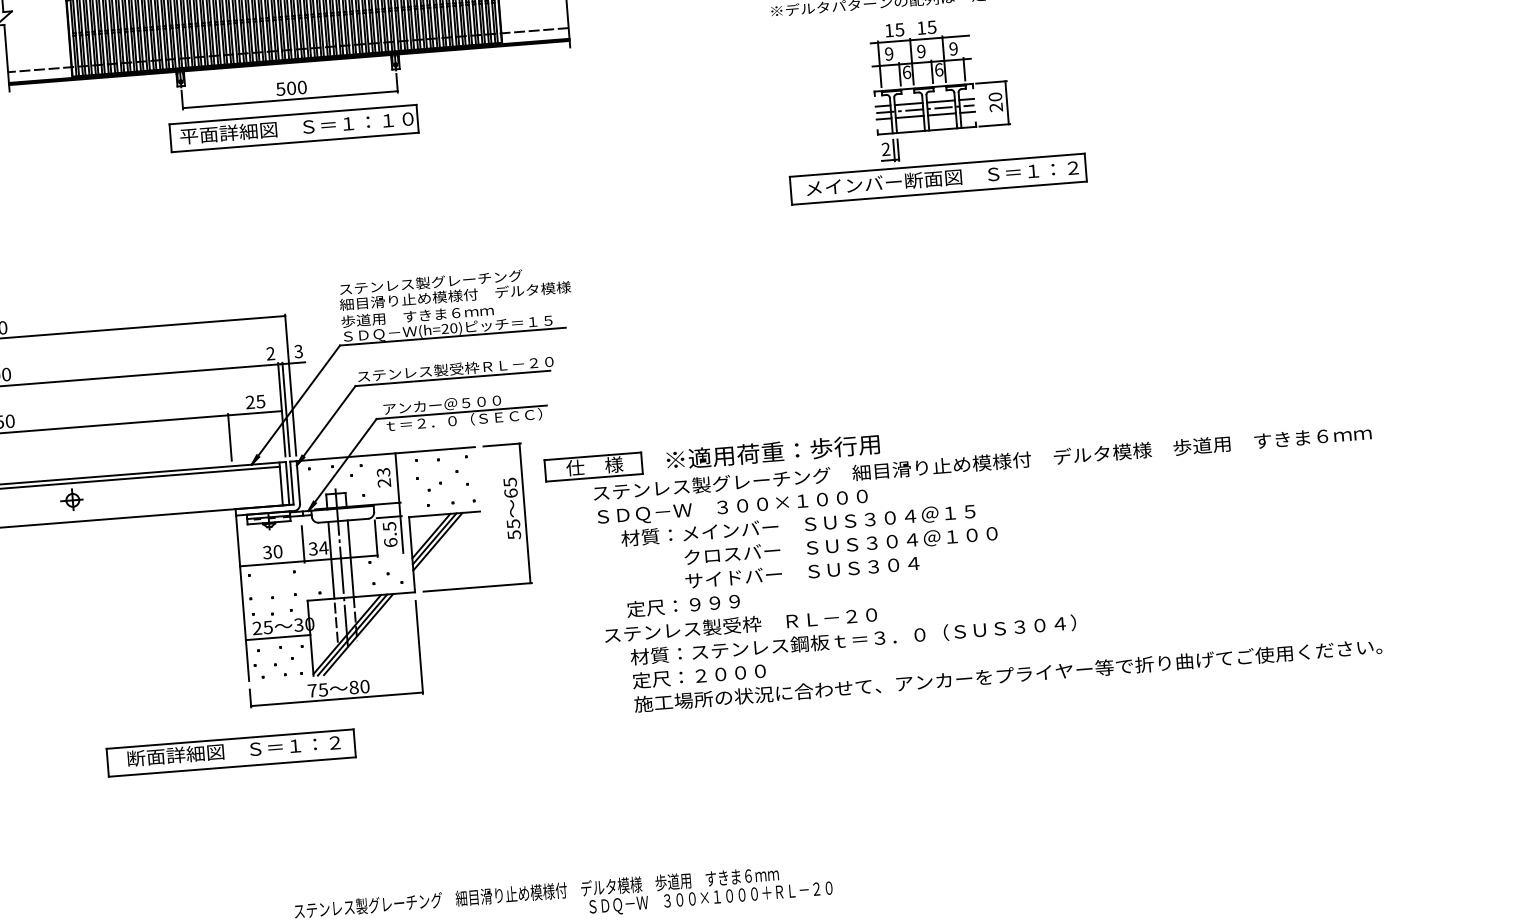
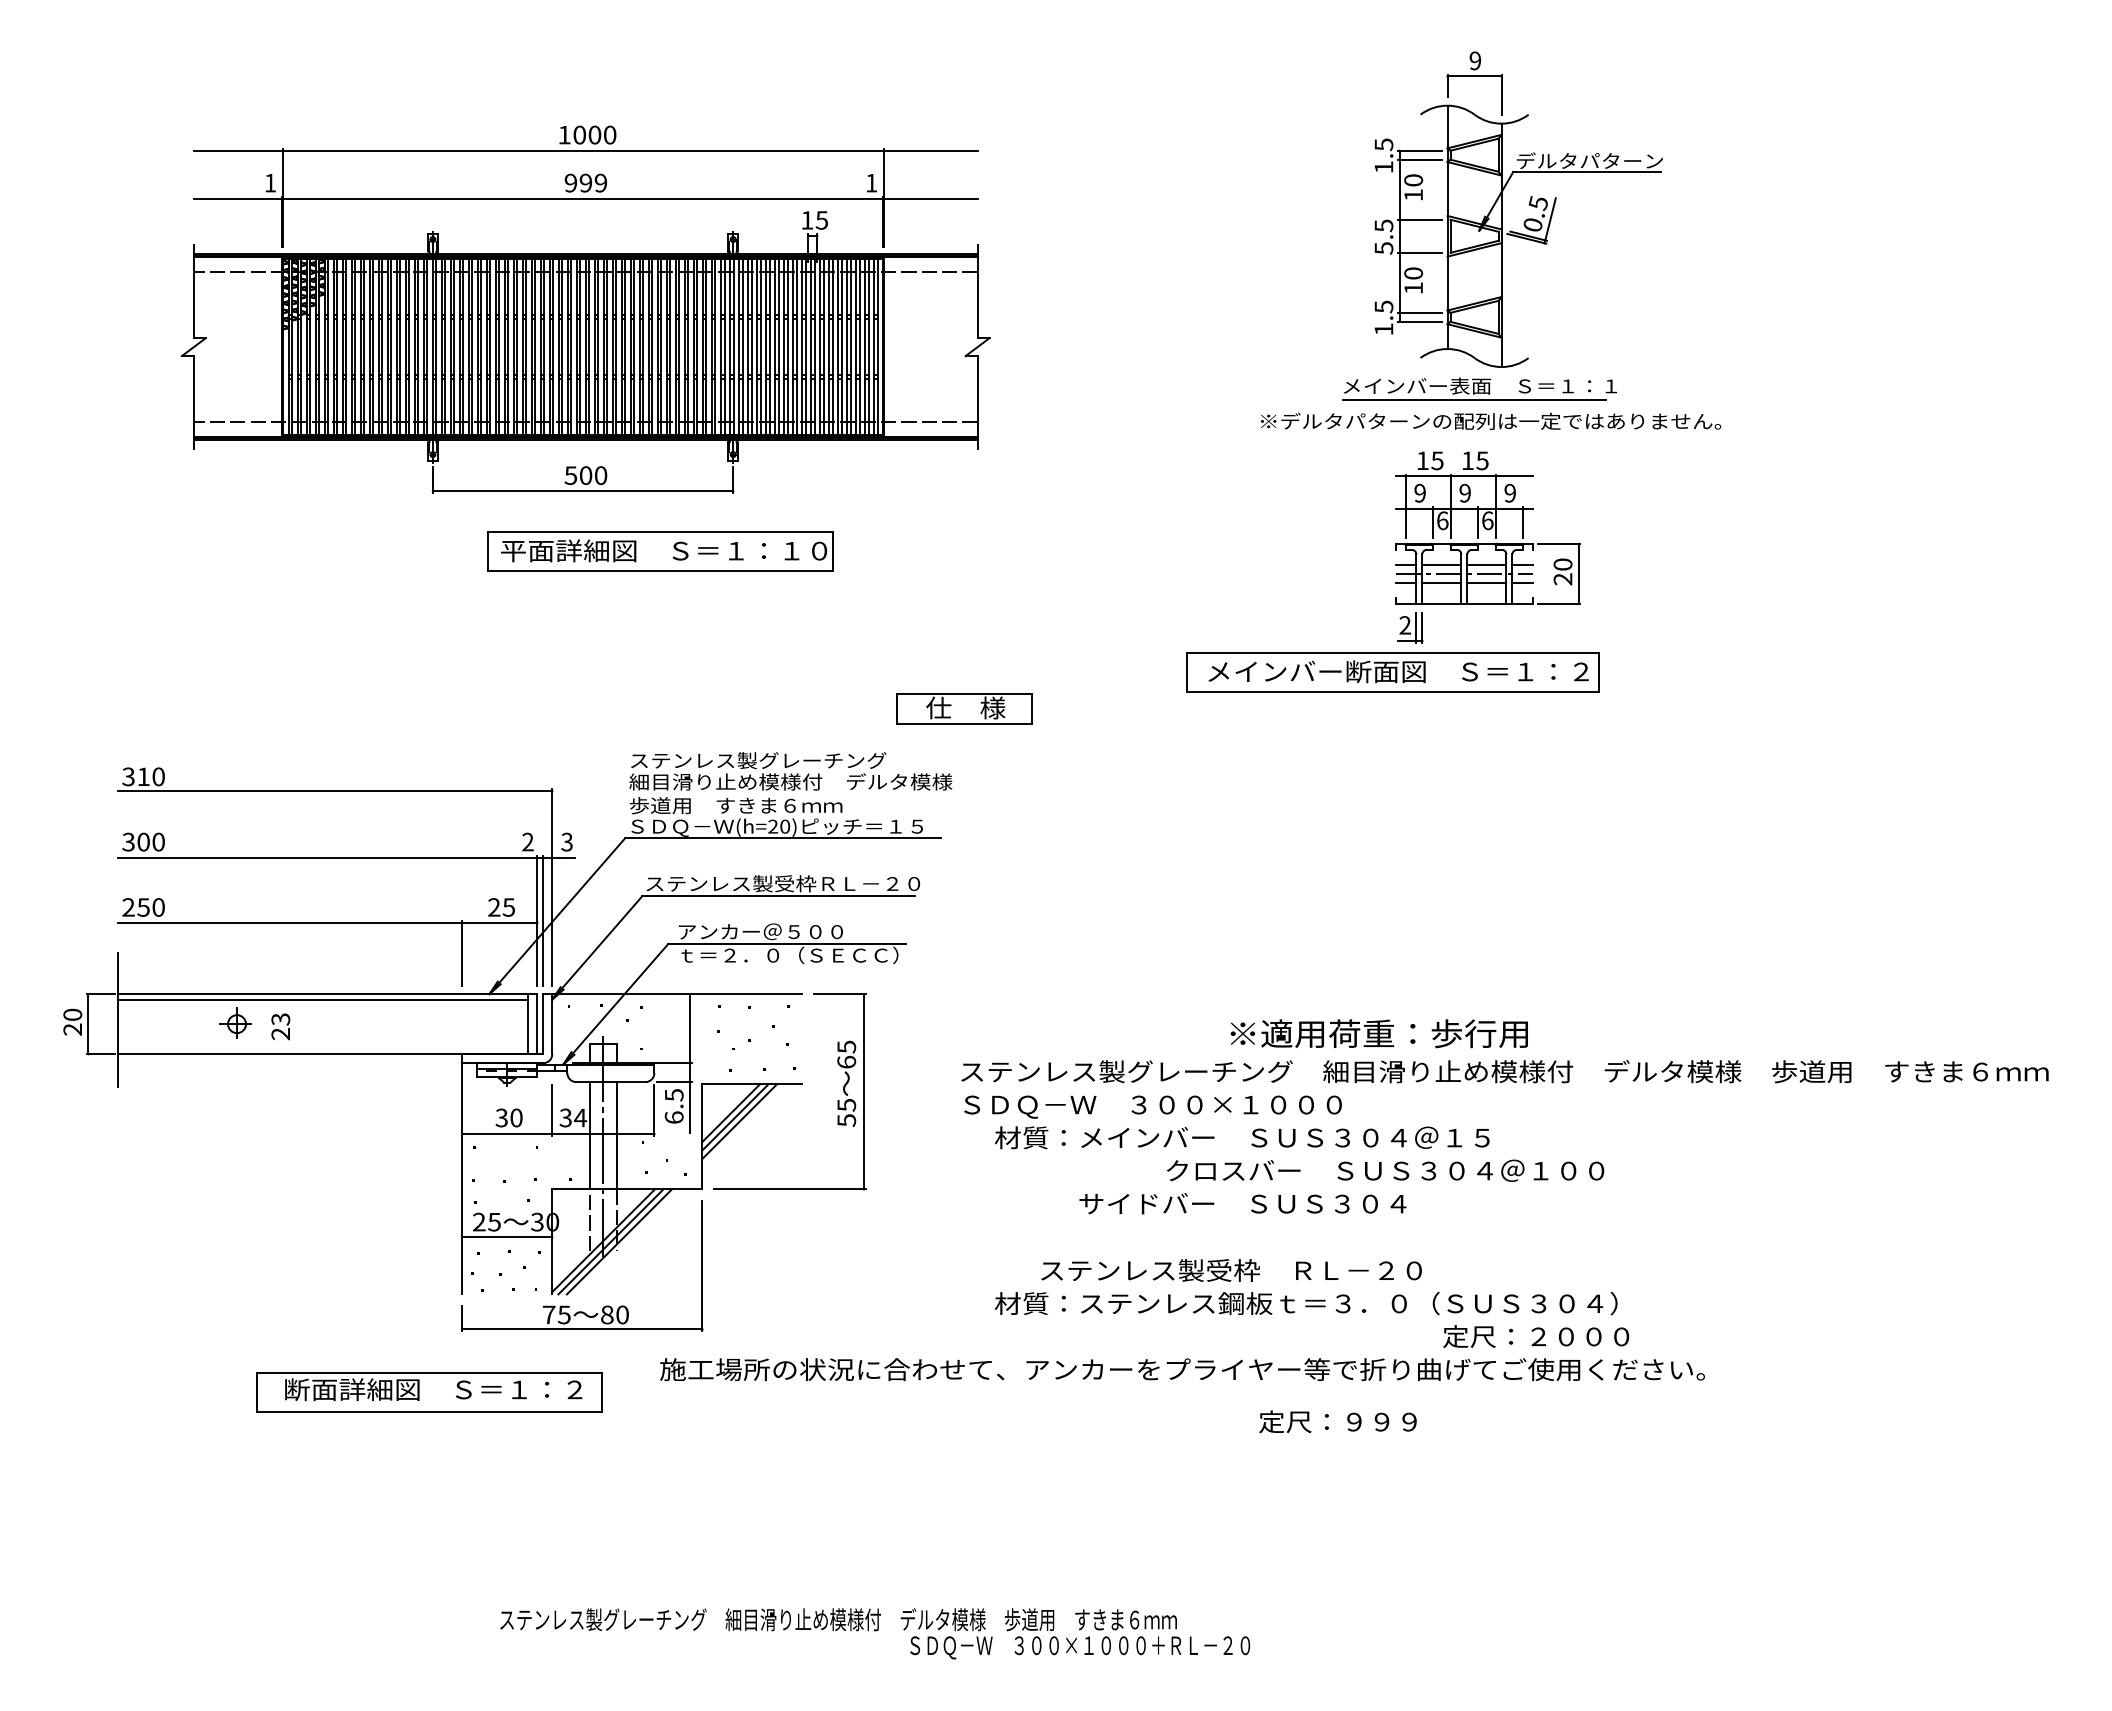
part: (294, 128) -> (660, 551), moved
part: (938, 179) -> (1392, 672), moved
text: (772, 452) -> (1378, 1033), moved
part: (593, 466) -> (964, 708), moved
text: (383, 477) -> (280, 1026), moved
text: (841, 545) -> (1385, 1170), moved
text: (683, 605) -> (1337, 1421), moved
text: (740, 625) -> (1231, 1270), moved
text: (699, 675) -> (1536, 1336), moved
text: (1008, 675) -> (1182, 1369), moved

